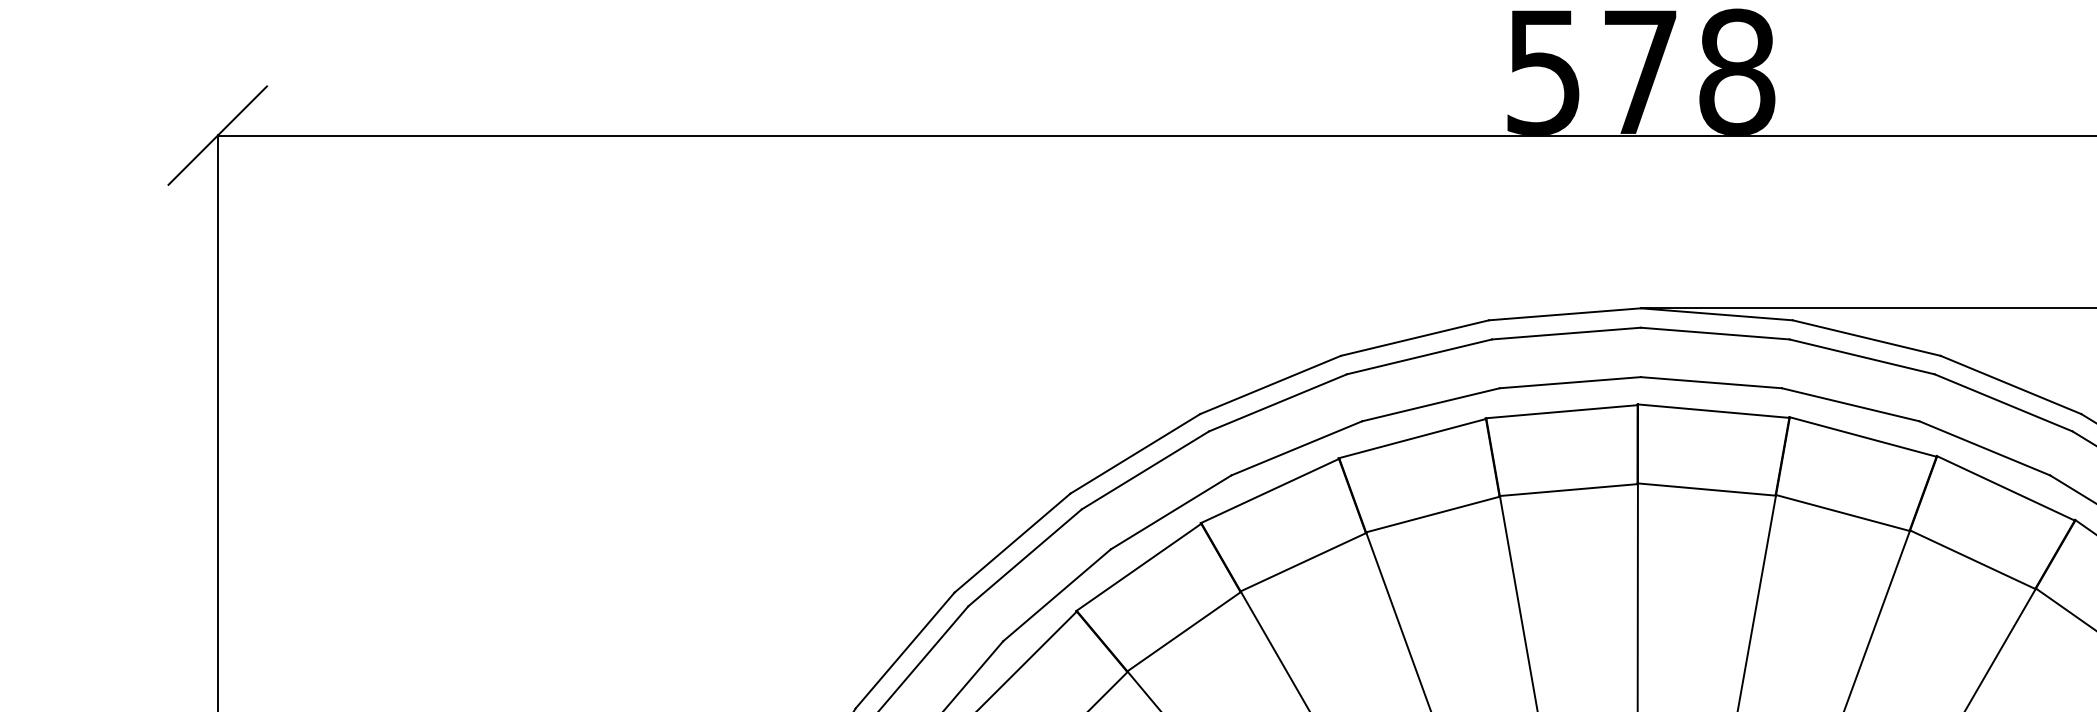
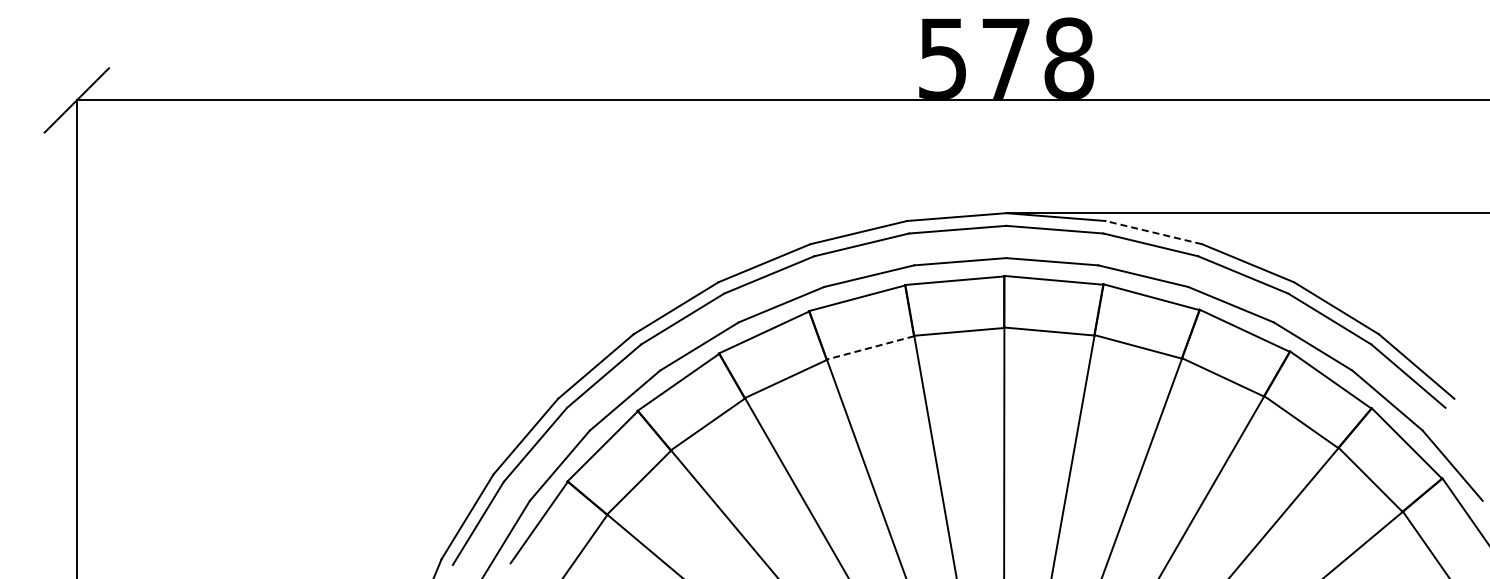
line: (1866, 337) -> (1153, 232), solid -> dashed
line: (1432, 513) -> (870, 347), solid -> dashed

